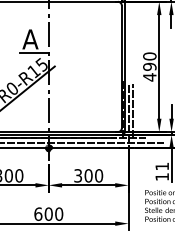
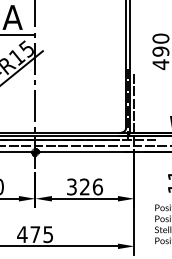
line: (133, 110) -> (140, 105), removed
text: (93, 175) -> (90, 186), 300 -> 326
text: (48, 213) -> (35, 233), 600 -> 475

